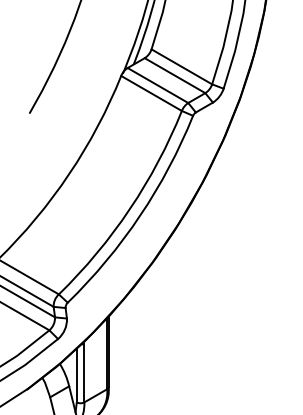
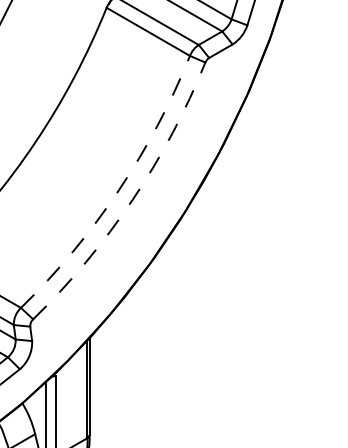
arc: (129, 209) -> (118, 191), solid -> dashed
arc: (140, 215) -> (133, 199), solid -> dashed

